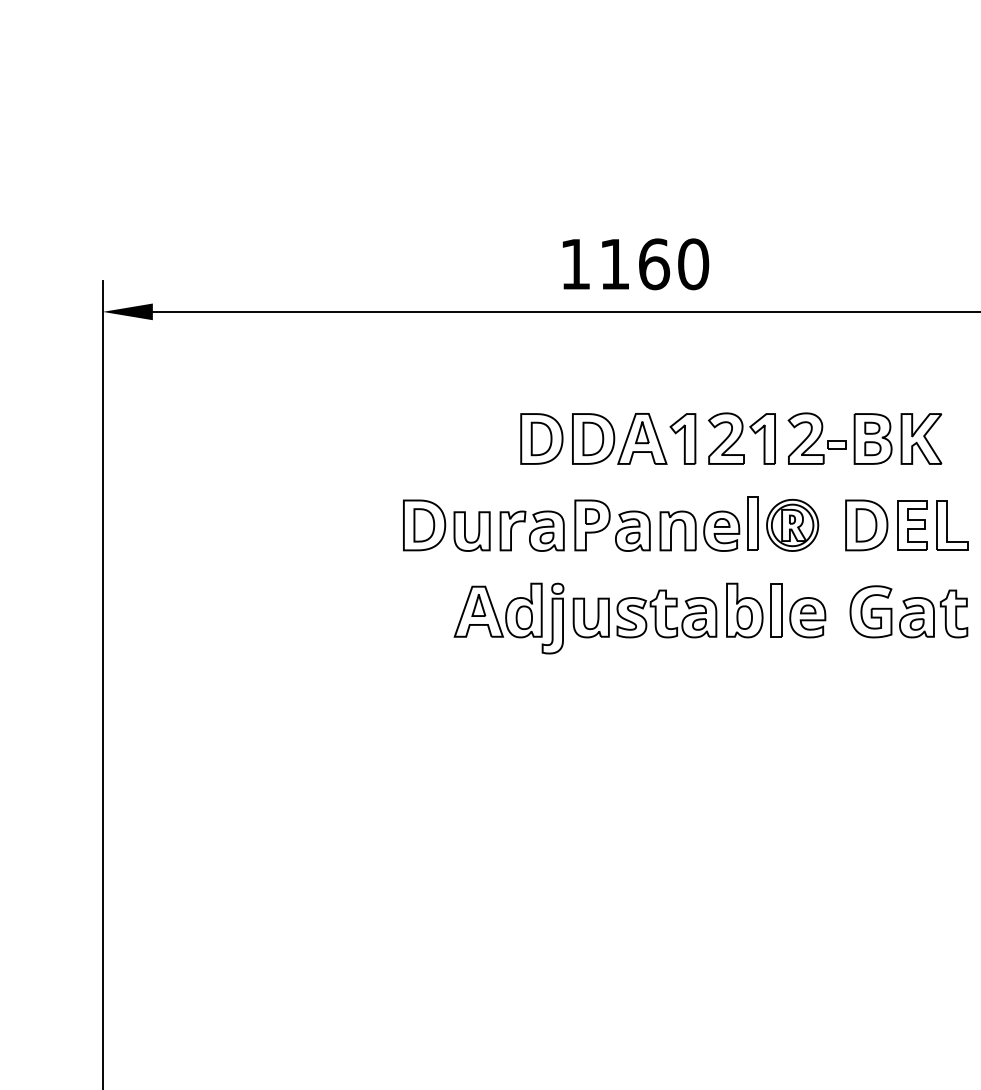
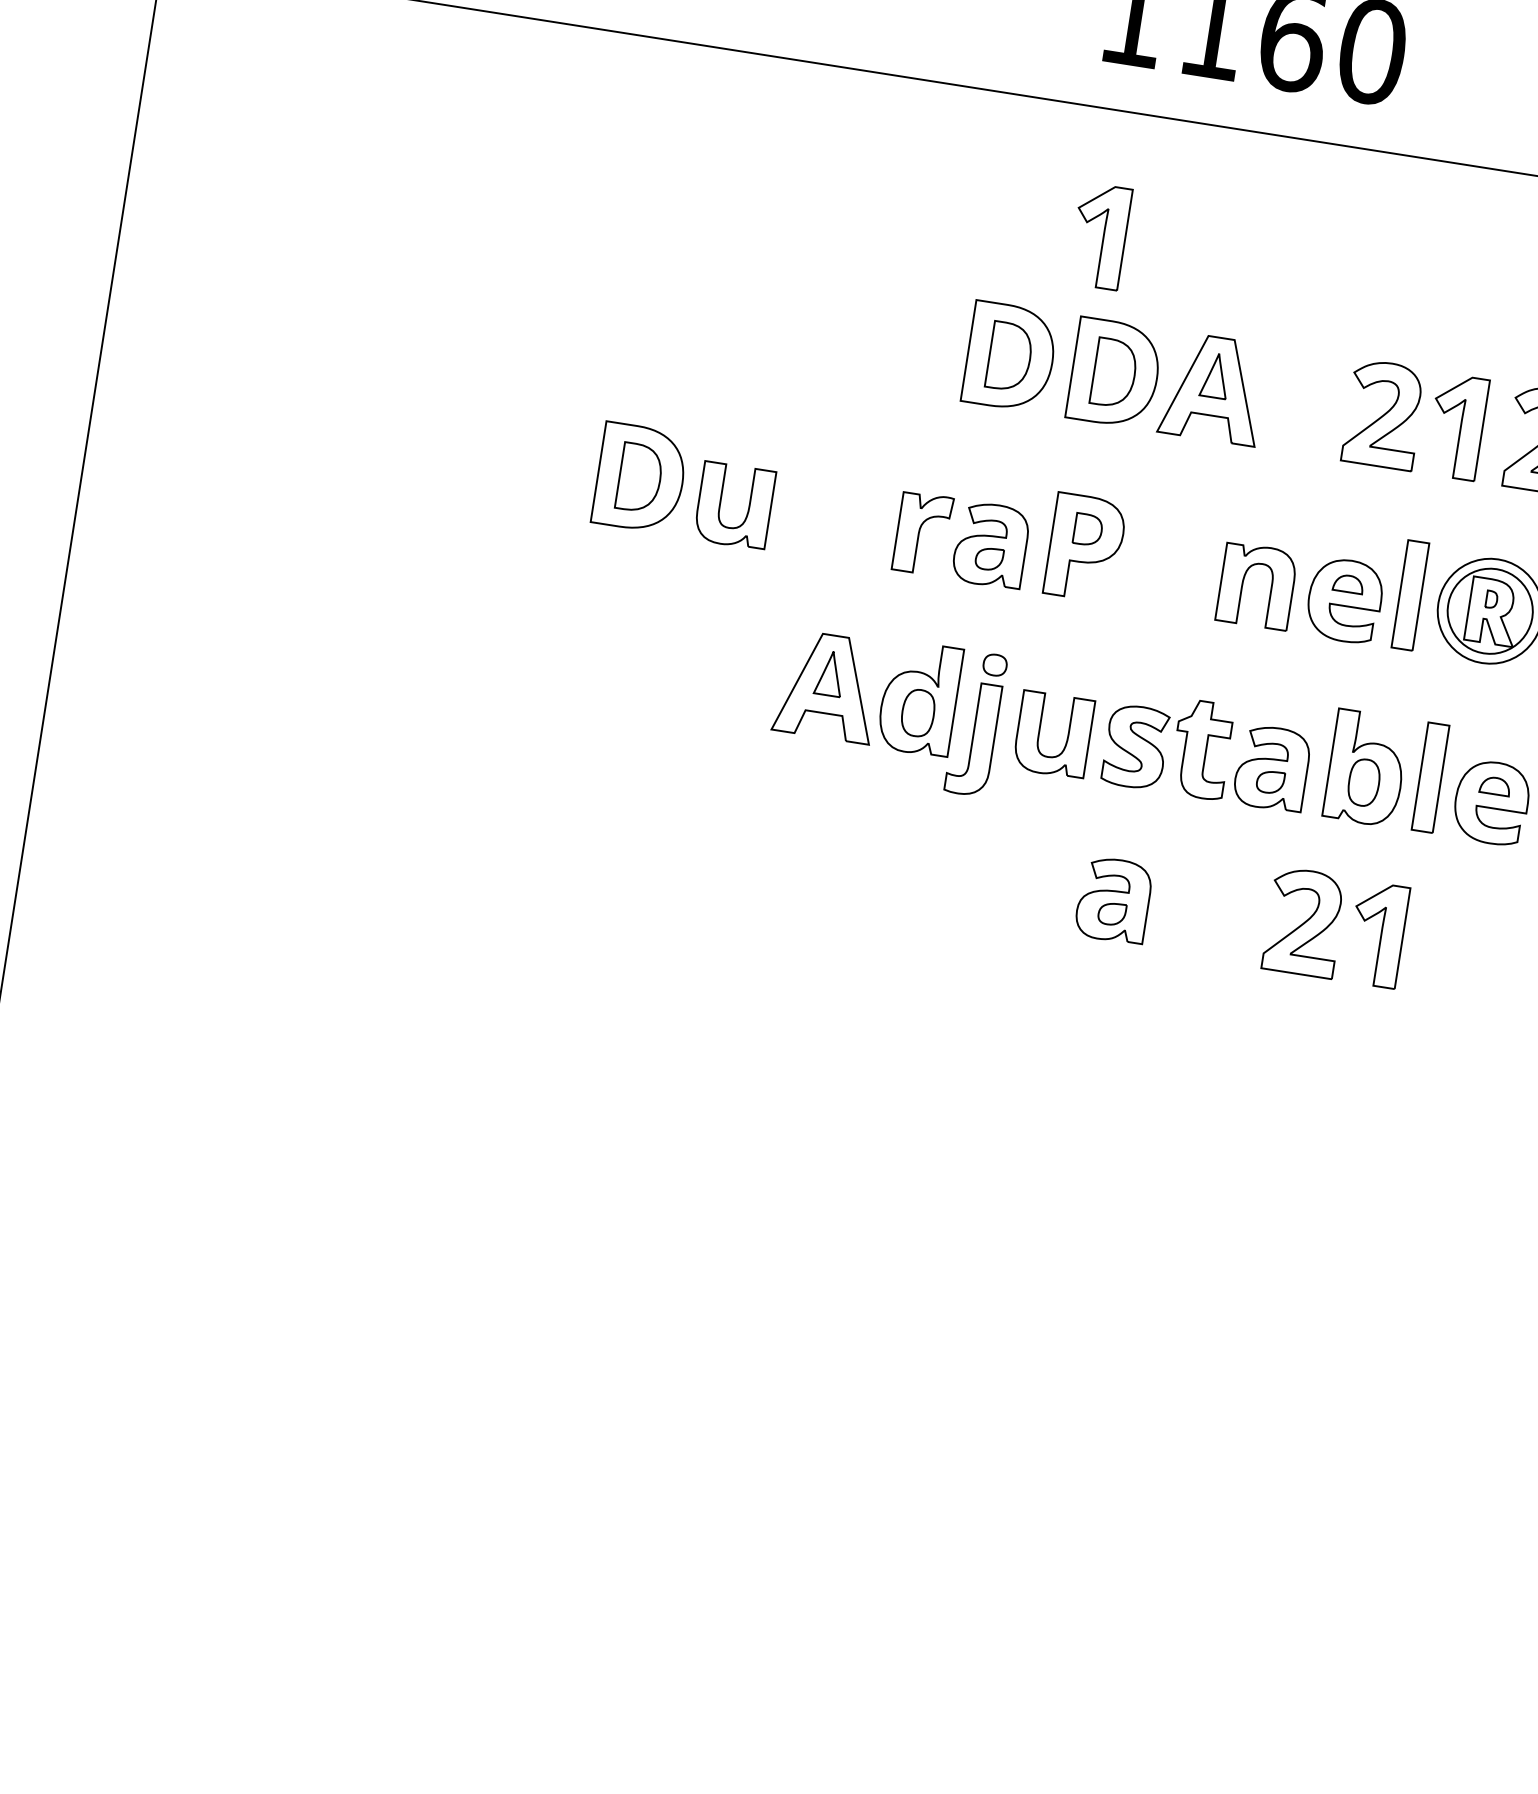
part: (682, 438) -> (1099, 235), moved
part: (446, 525) -> (684, 485), moved
part: (632, 530) -> (1113, 898), moved
part: (741, 689) -> (1334, 926), added

